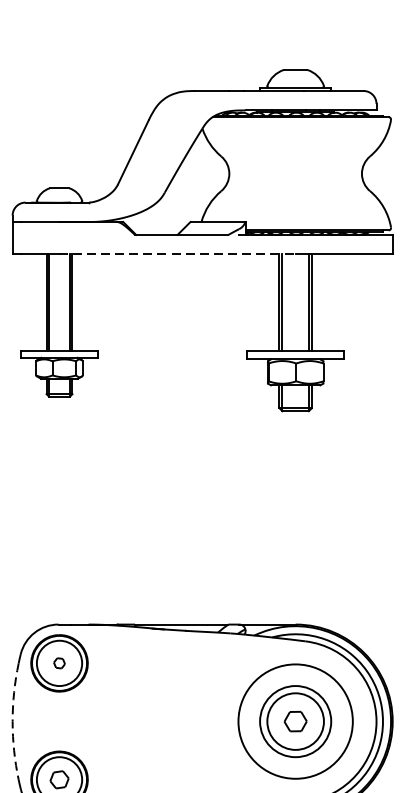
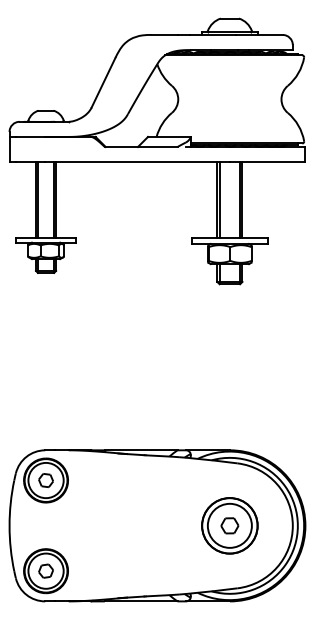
line: (178, 254) -> (138, 162), dashed -> solid
part: (58, 663) -> (45, 480), size x1.67
arc: (12, 721) -> (9, 525), dashed -> solid
circle: (295, 721) -> (229, 525), size x0.62

